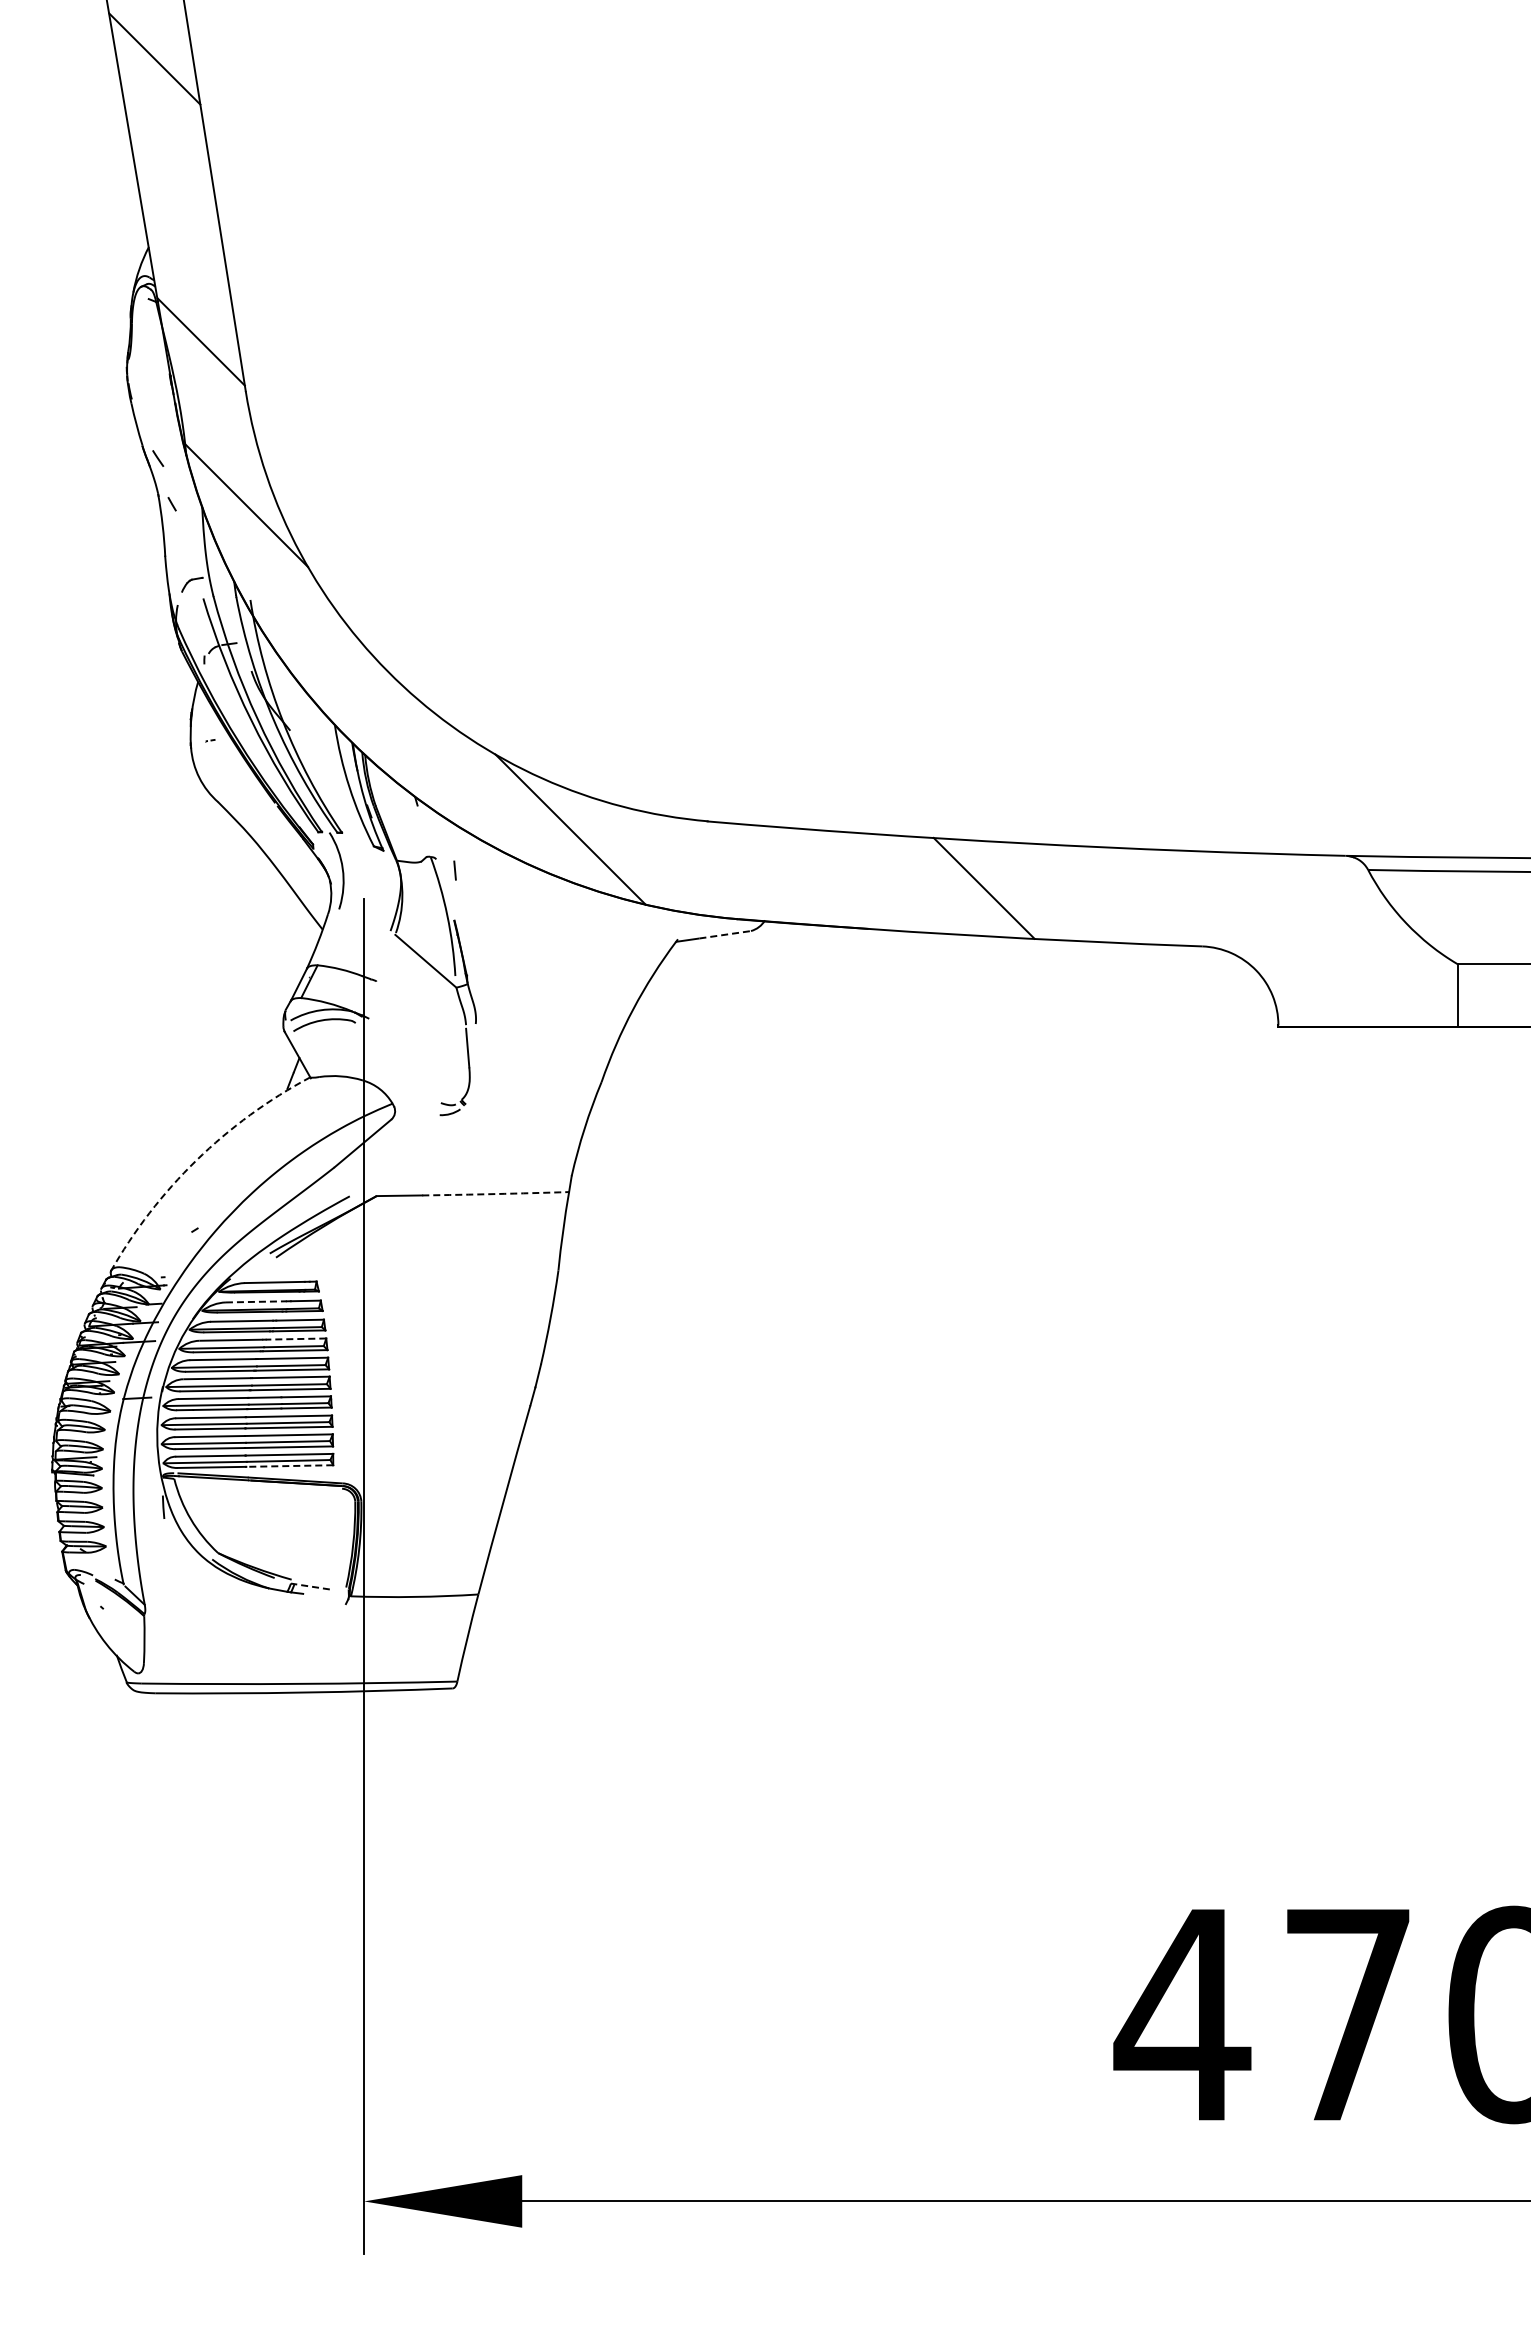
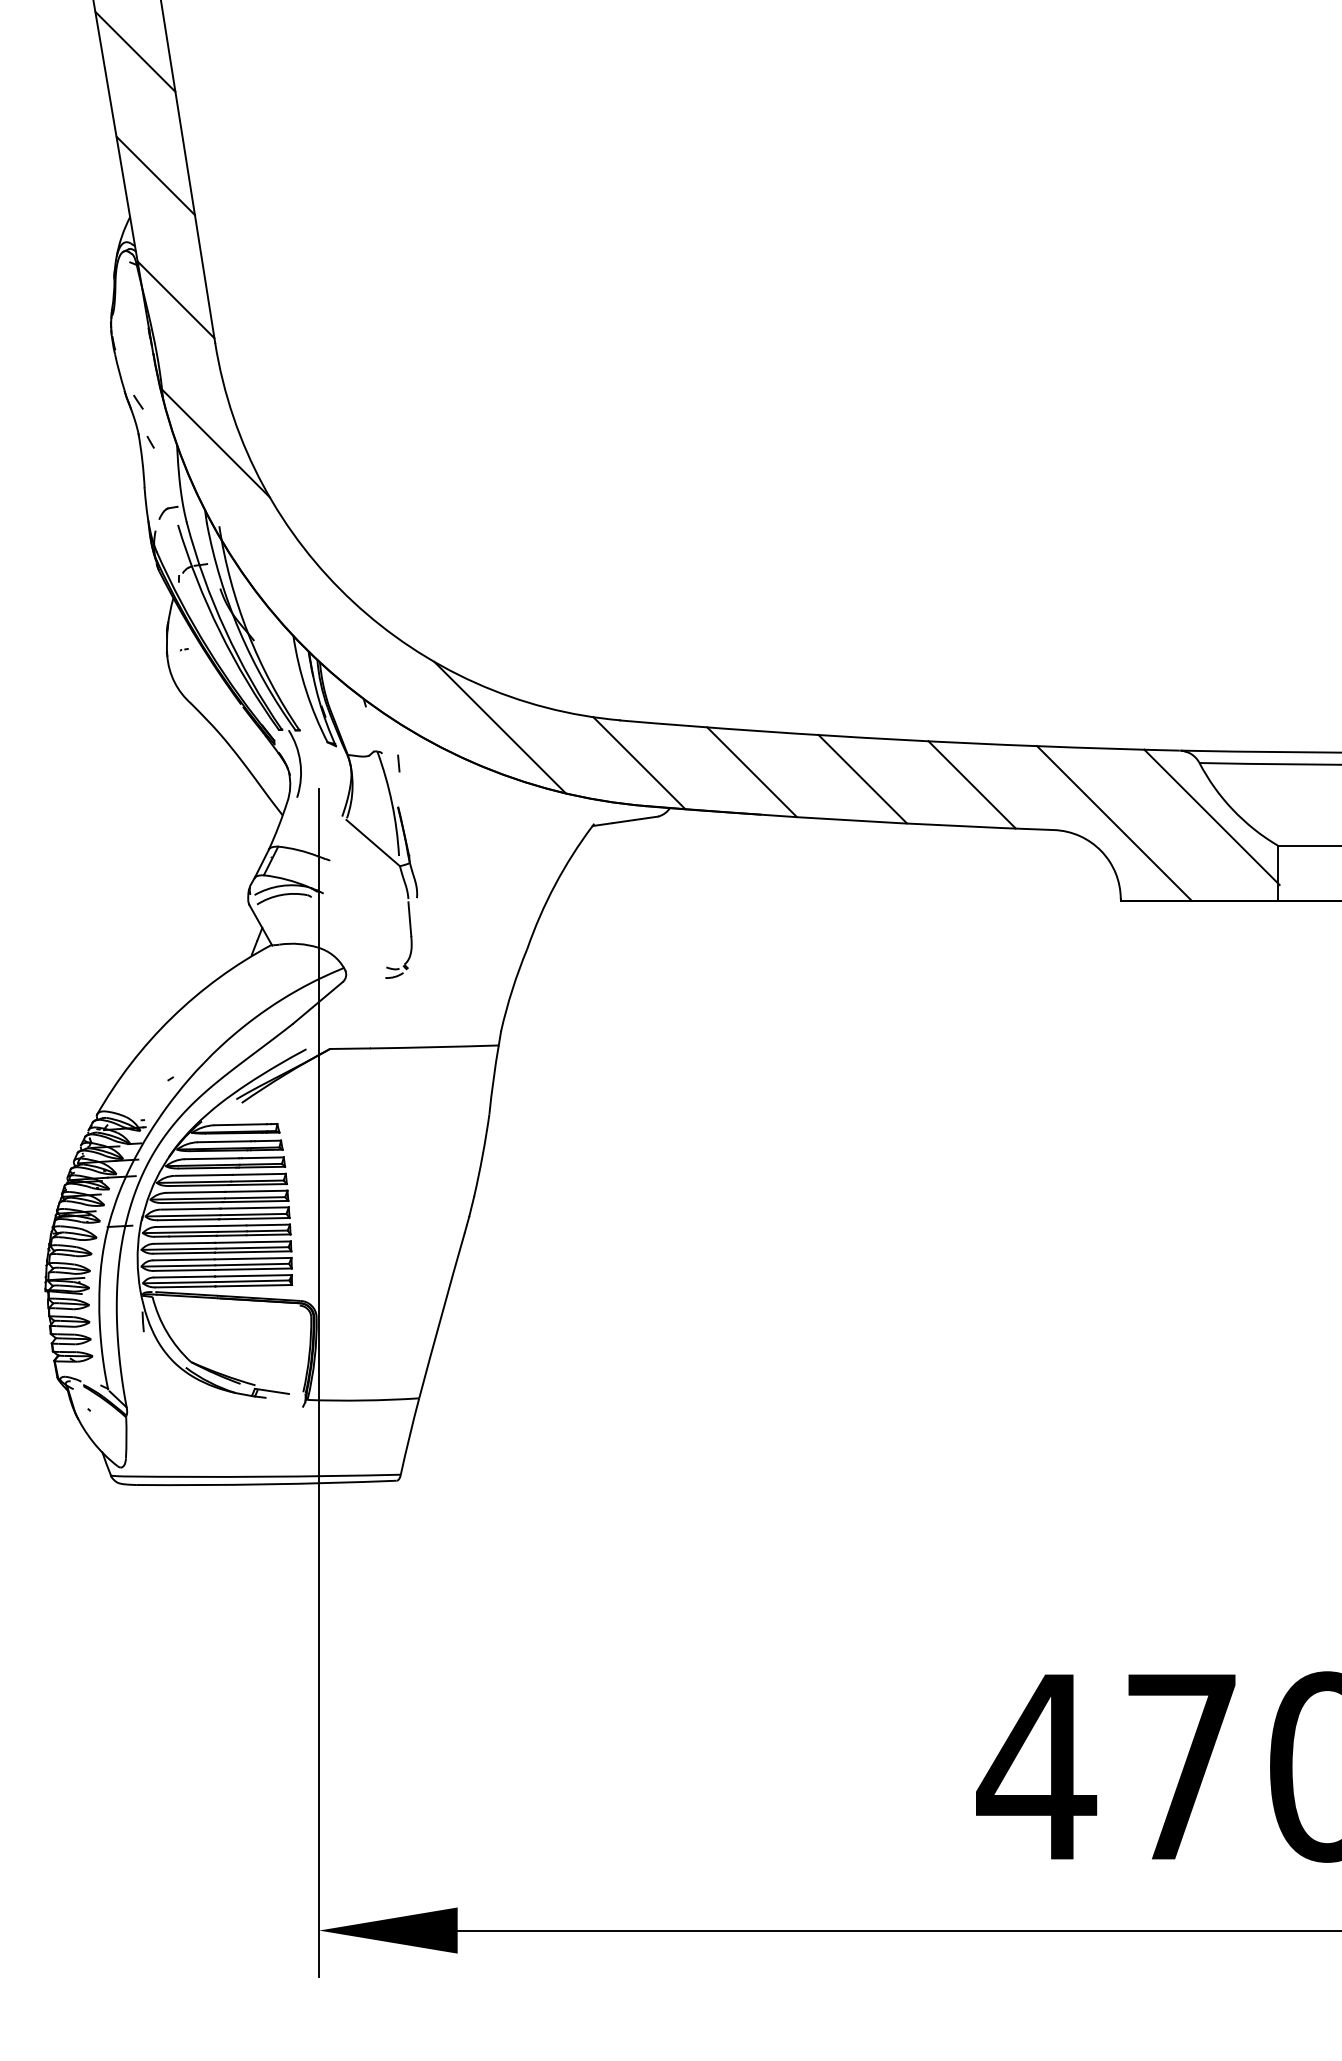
line: (177, 200) -> (155, 175), added
line: (728, 869) -> (638, 762), added
line: (857, 880) -> (751, 772), added
line: (1108, 894) -> (971, 784), added
line: (1382, 931) -> (1212, 816), added
line: (725, 934) -> (635, 819), dashed -> solid
line: (1270, 938) -> (1113, 823), added
arc: (196, 1160) -> (172, 1017), dashed -> solid
arc: (495, 1194) -> (434, 1047), dashed -> solid
line: (256, 1301) -> (224, 1141), dashed -> solid
line: (295, 1339) -> (258, 1174), dashed -> solid
line: (289, 1466) -> (253, 1286), dashed -> solid
line: (310, 1586) -> (272, 1391), dashed -> solid

